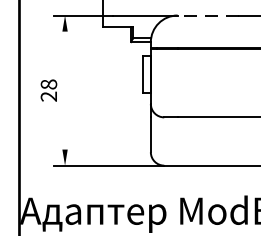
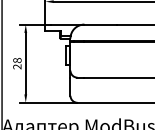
line: (208, 15) -> (100, 24), dashed -> solid
line: (64, 90) -> (25, 63), added

